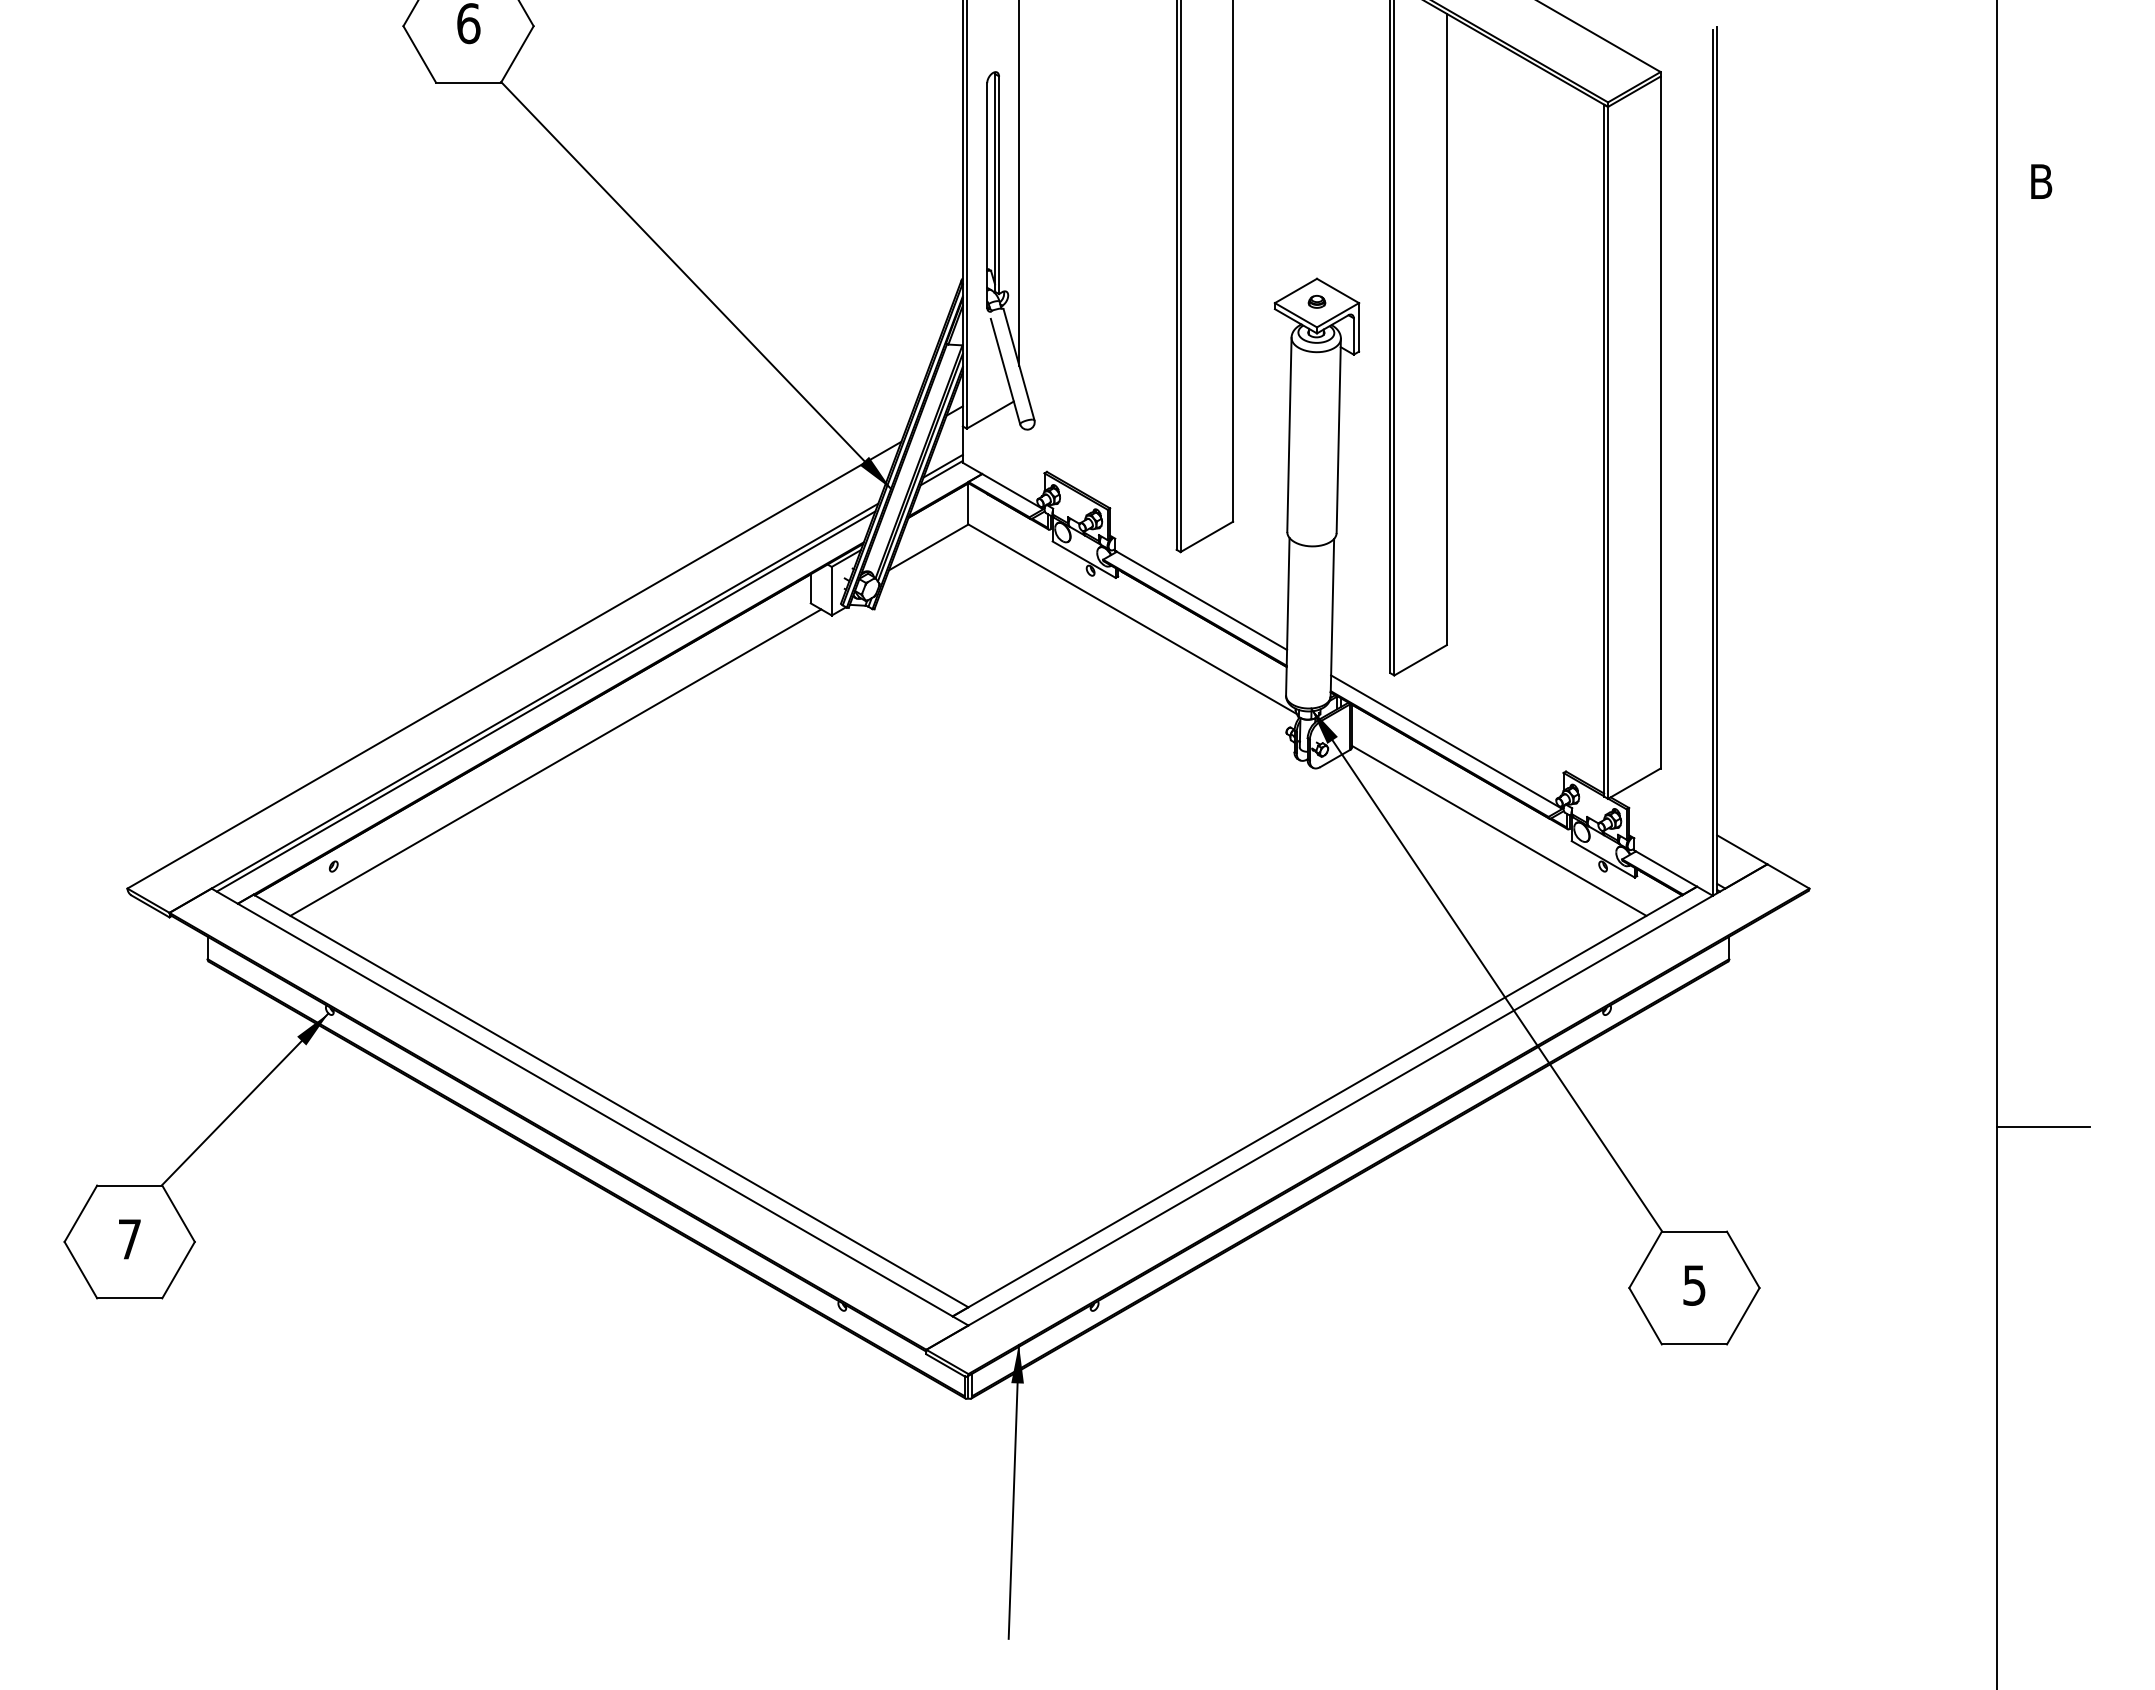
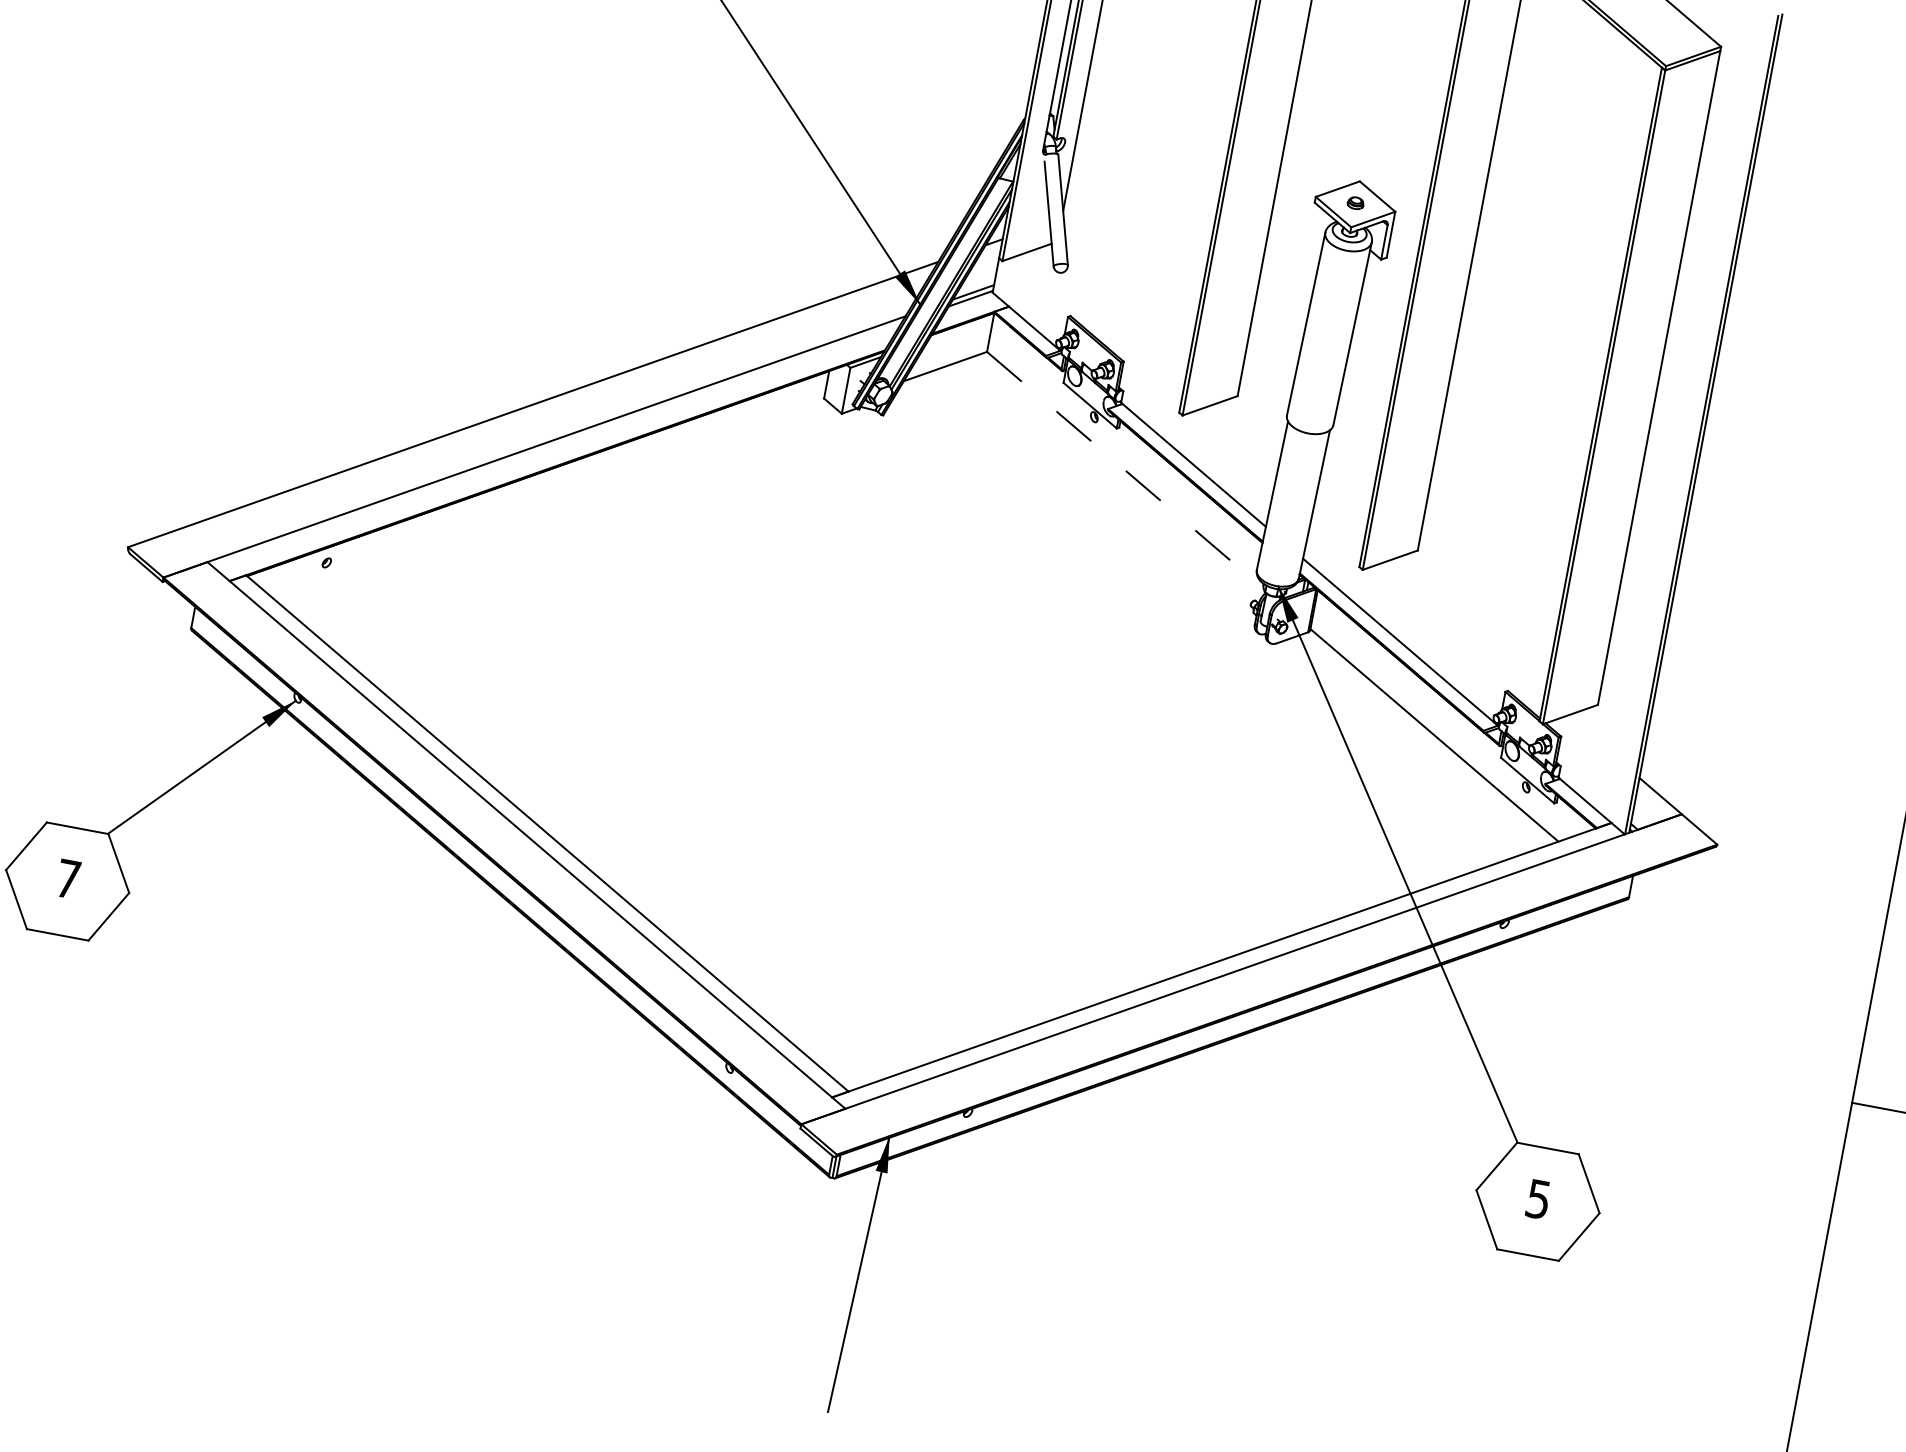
line: (1132, 619) -> (1125, 470), solid -> dashed
line: (545, 701) -> (556, 444), removed
line: (555, 762) -> (554, 503), removed

